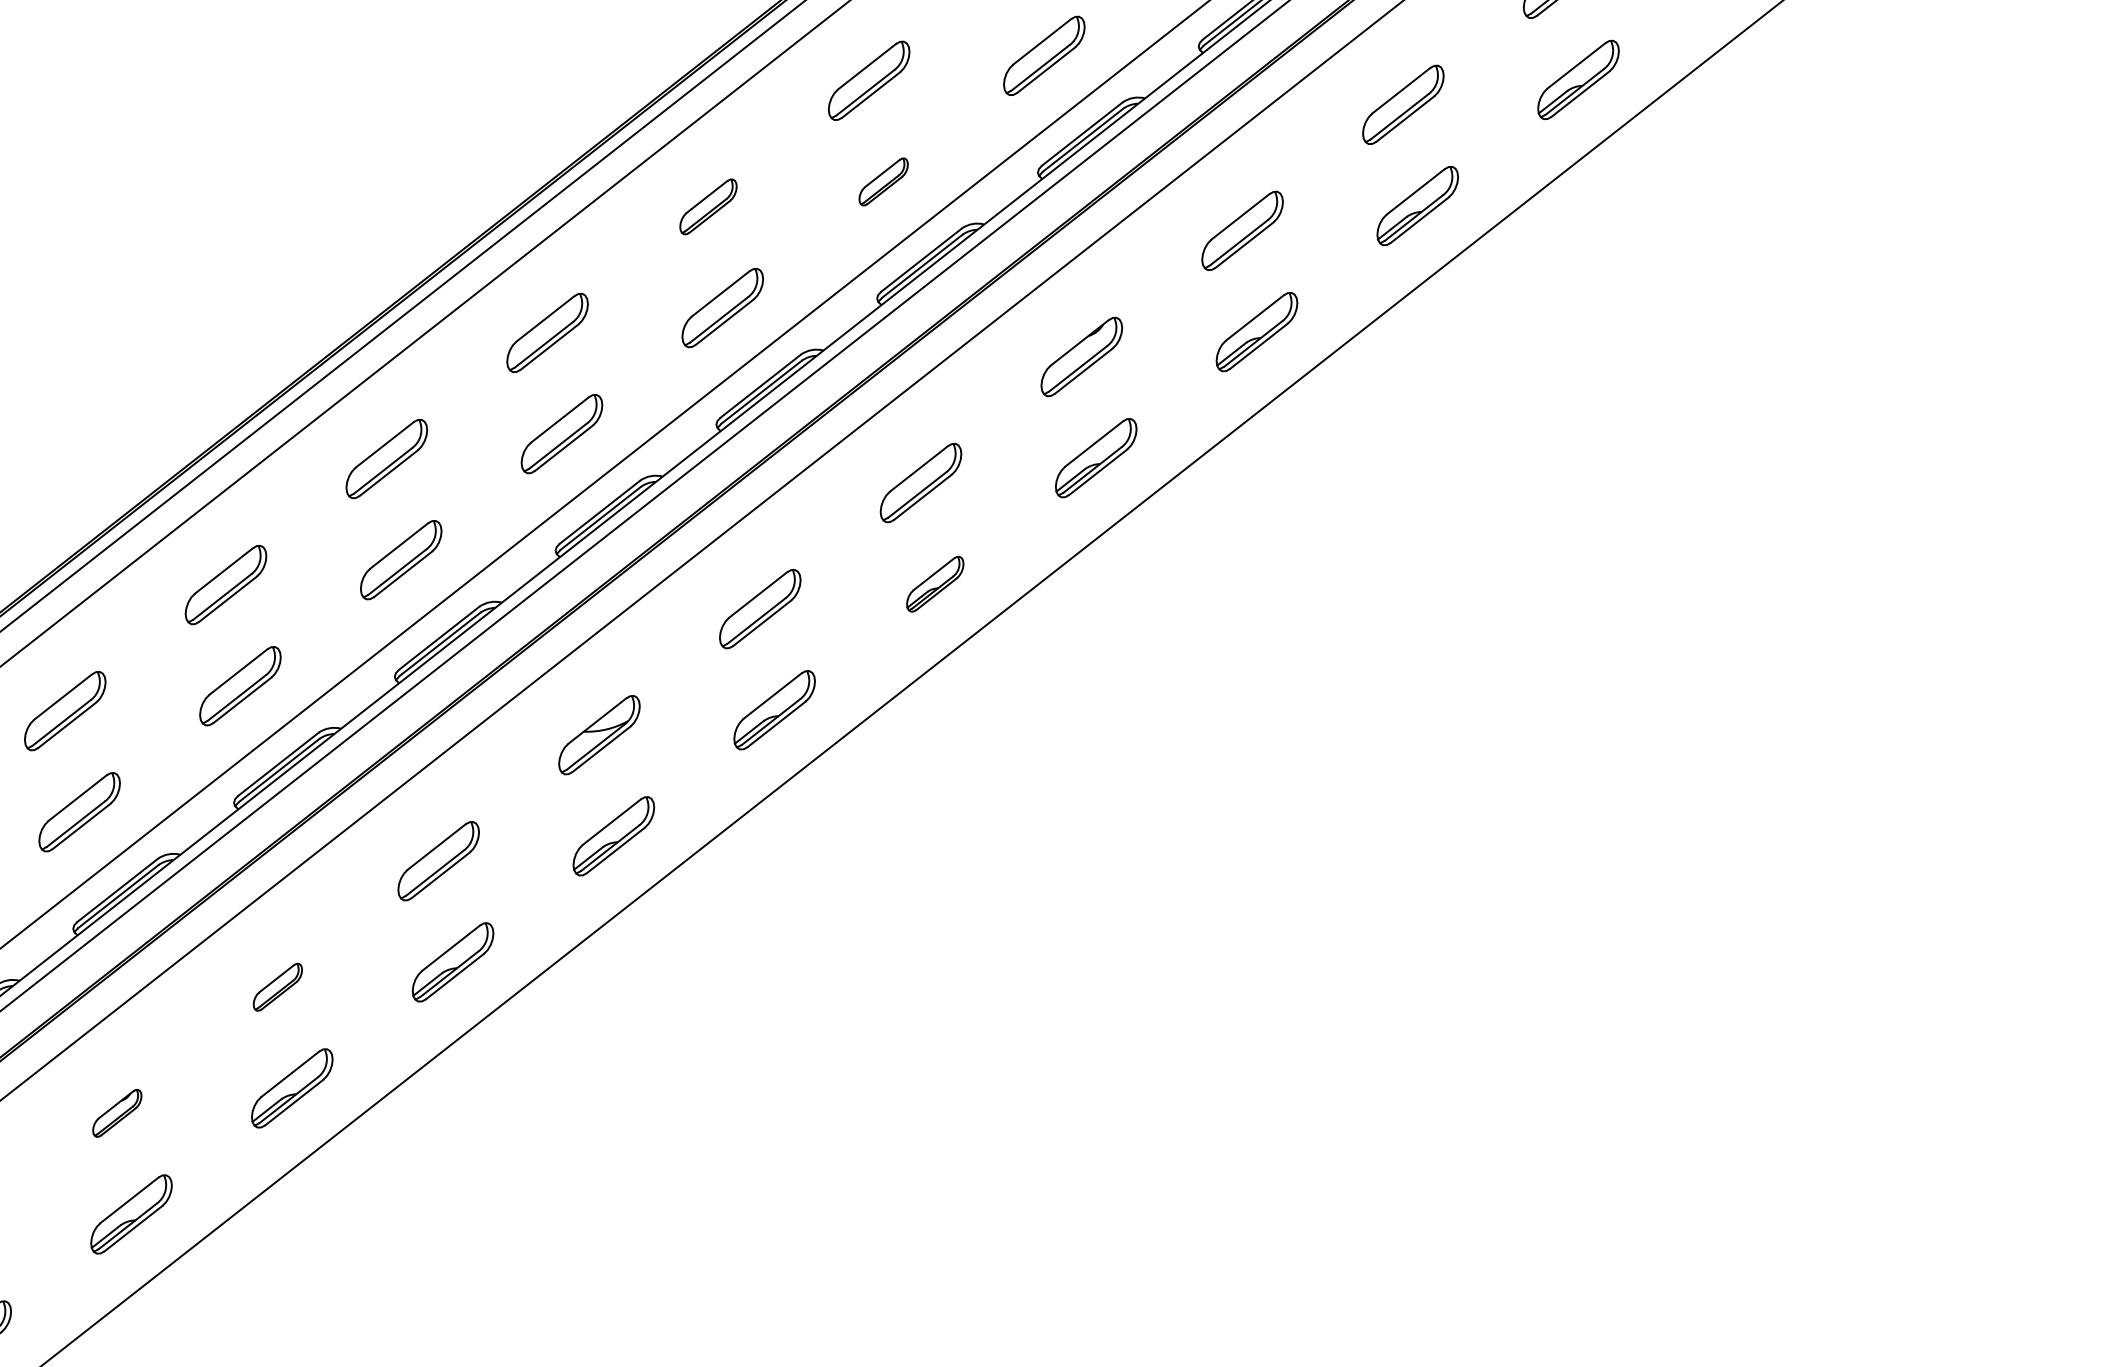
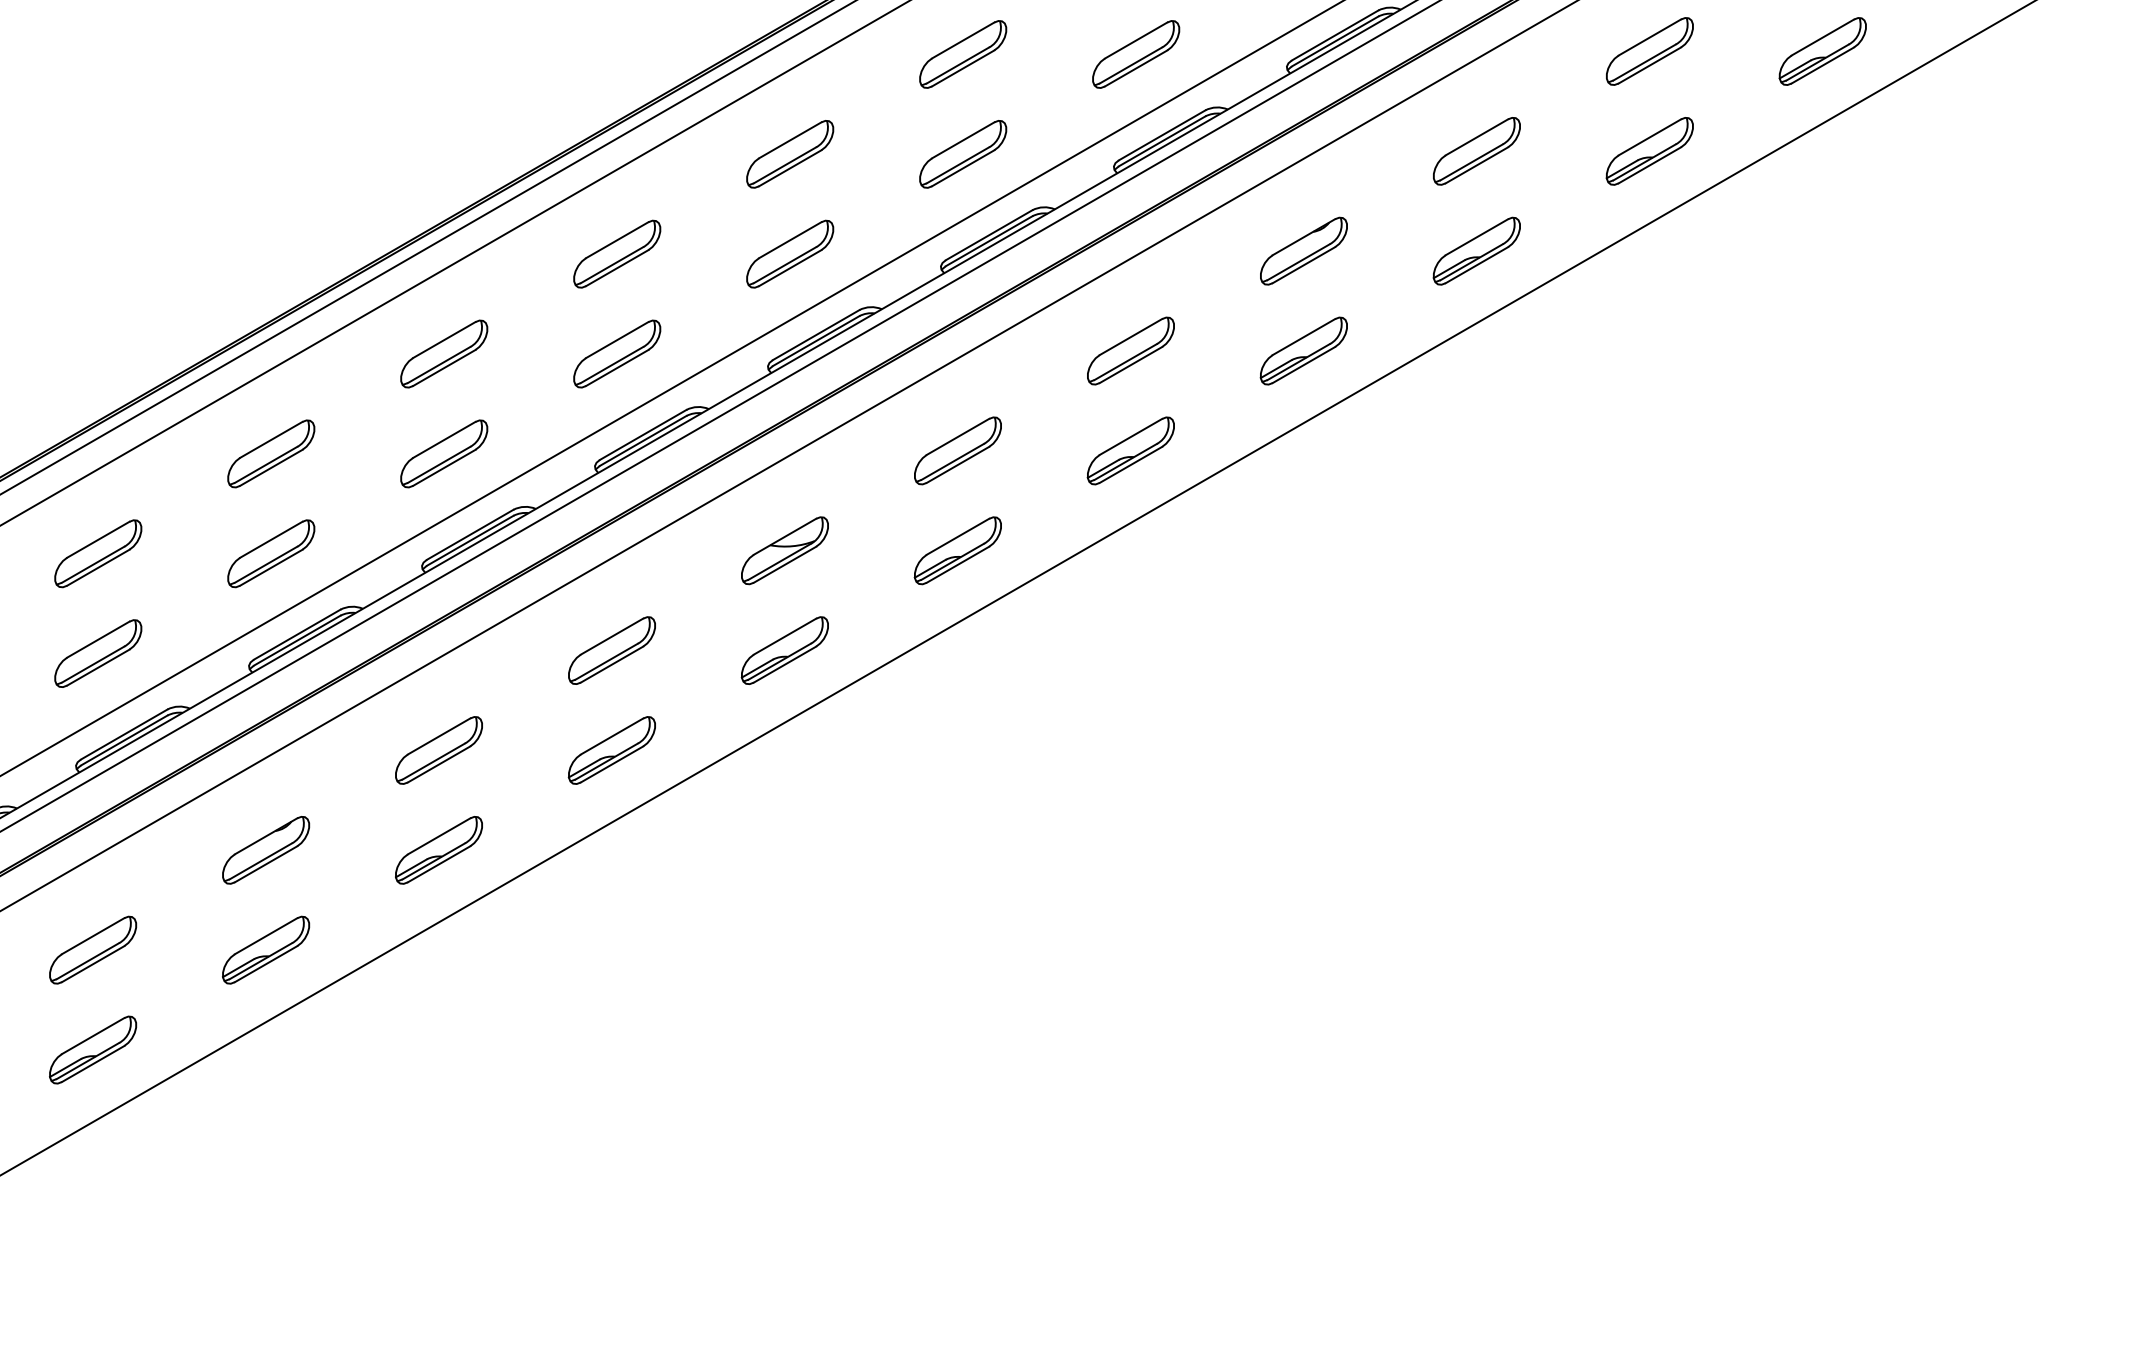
part: (883, 181) -> (1136, 54), size x1.67
part: (708, 206) -> (963, 54), size x1.43
part: (934, 583) -> (1130, 450), size x1.43
part: (277, 987) -> (438, 750), size x1.67
part: (117, 1113) -> (266, 850), size x1.67

